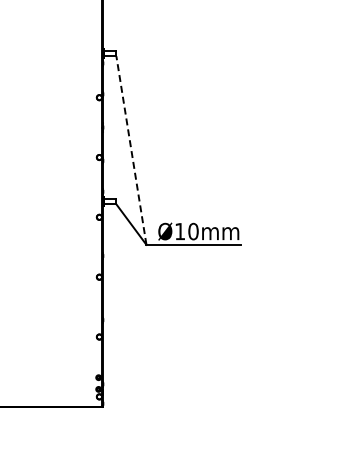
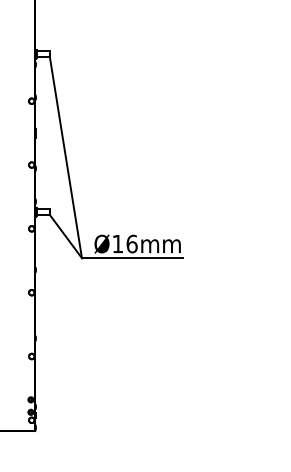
line: (131, 150) -> (65, 157), dashed -> solid
text: (193, 230) -> (132, 242), Ø10mm -> Ø16mm

